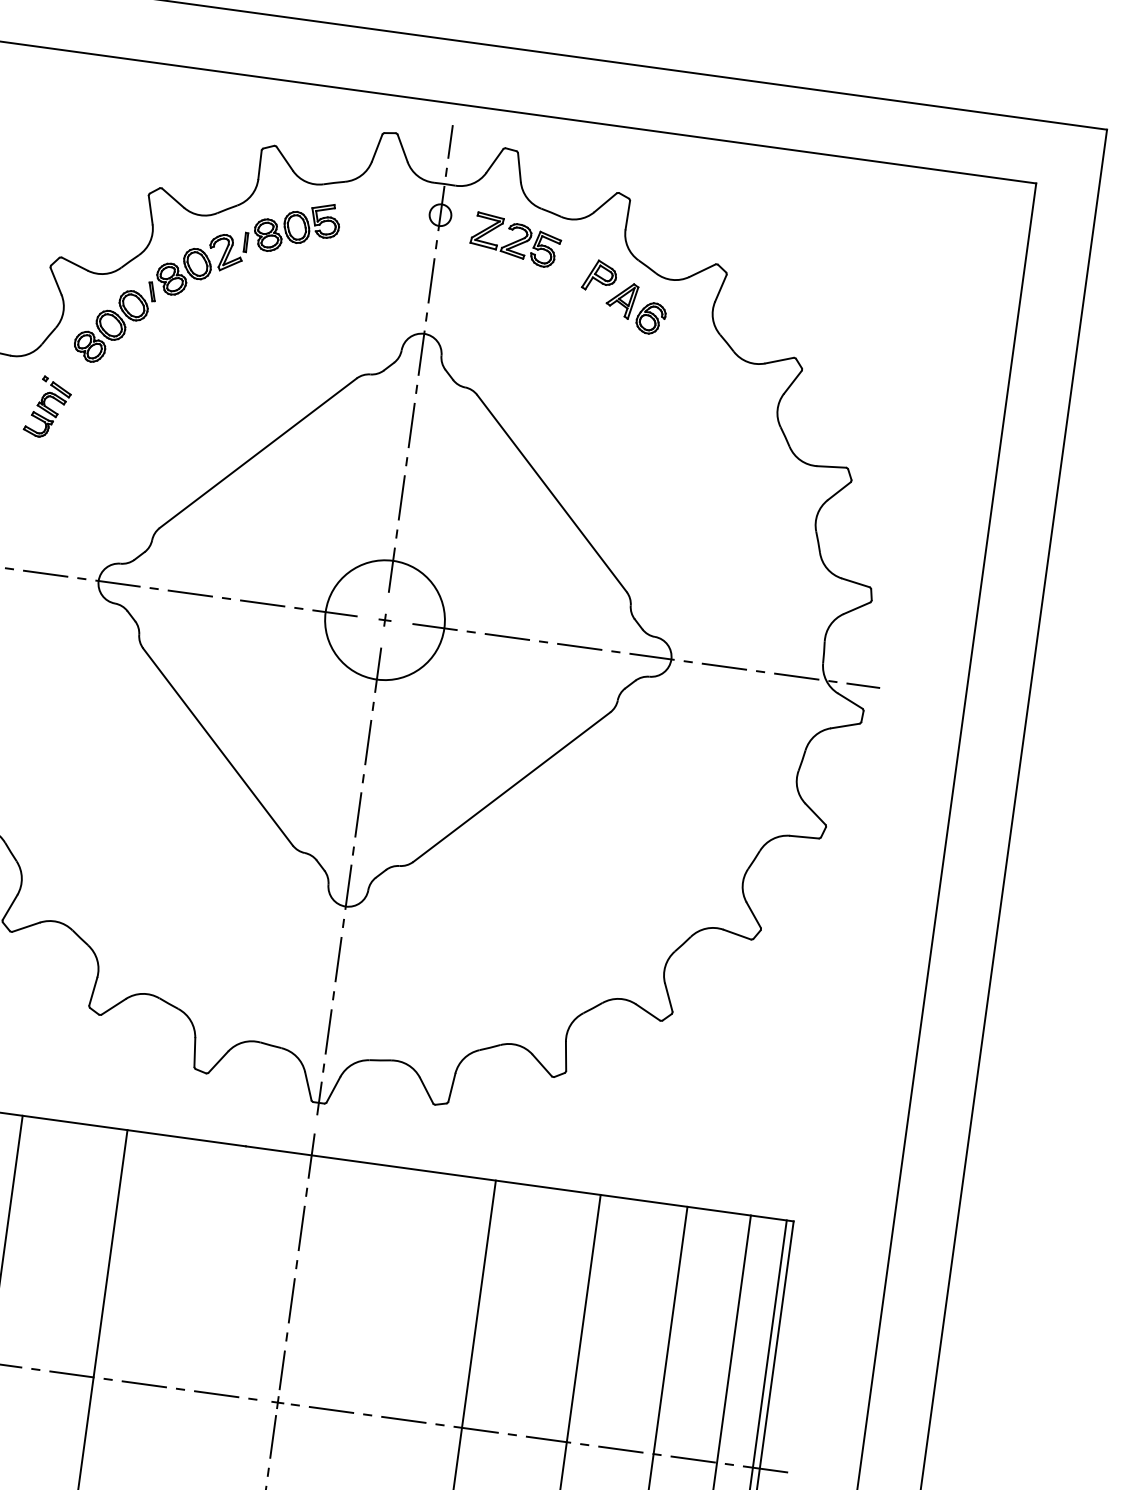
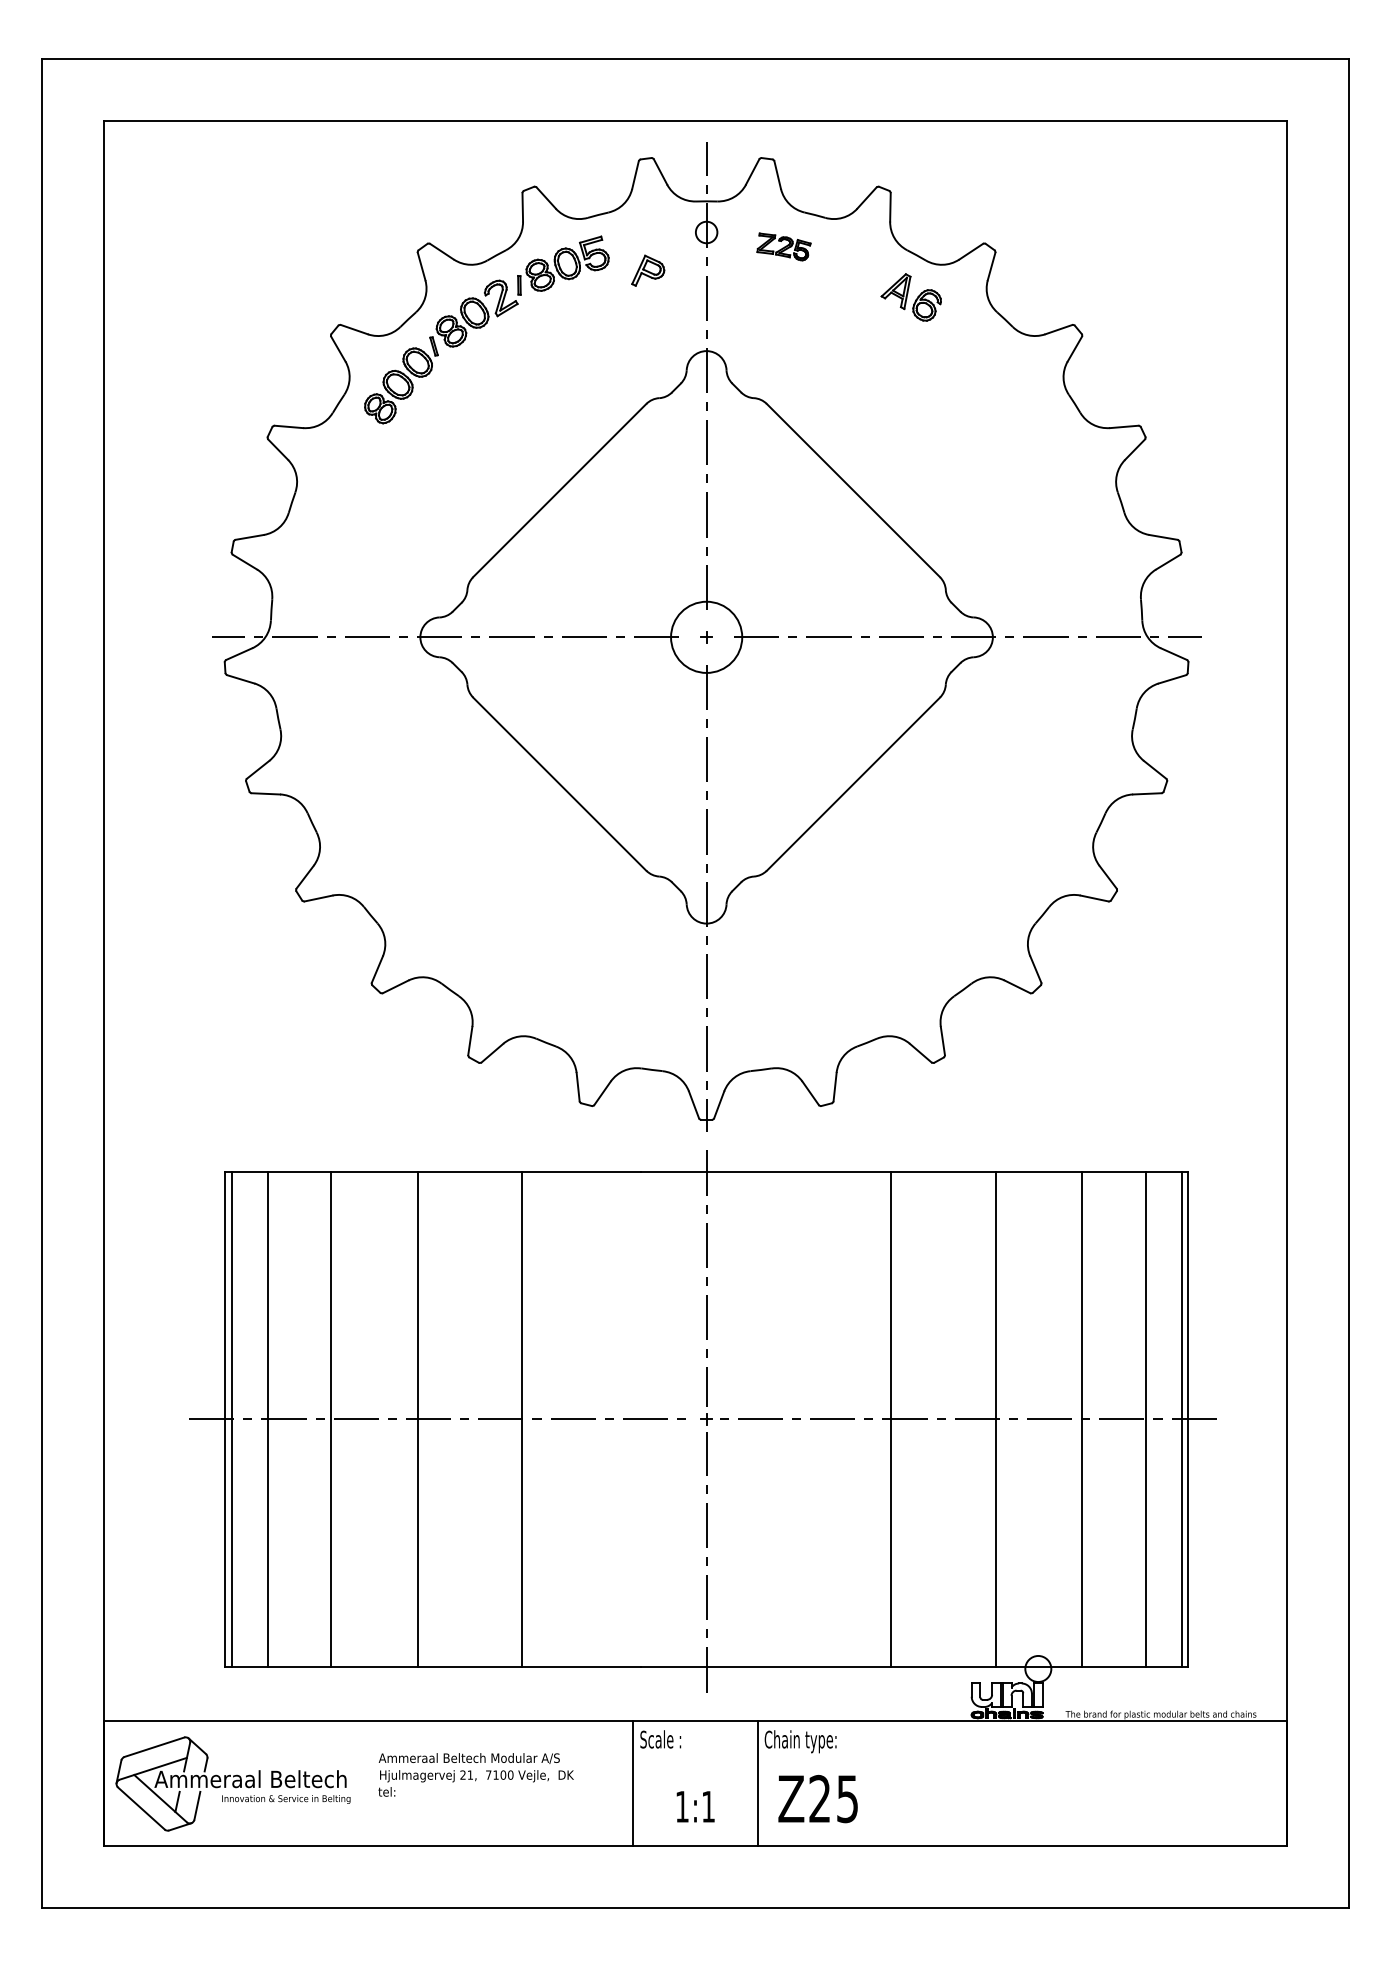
part: (515, 239) -> (783, 246), size x0.6
part: (600, 275) -> (648, 270), moved
part: (47, 406) -> (346, 473), removed
circle: (384, 620) -> (706, 637), size x0.6

